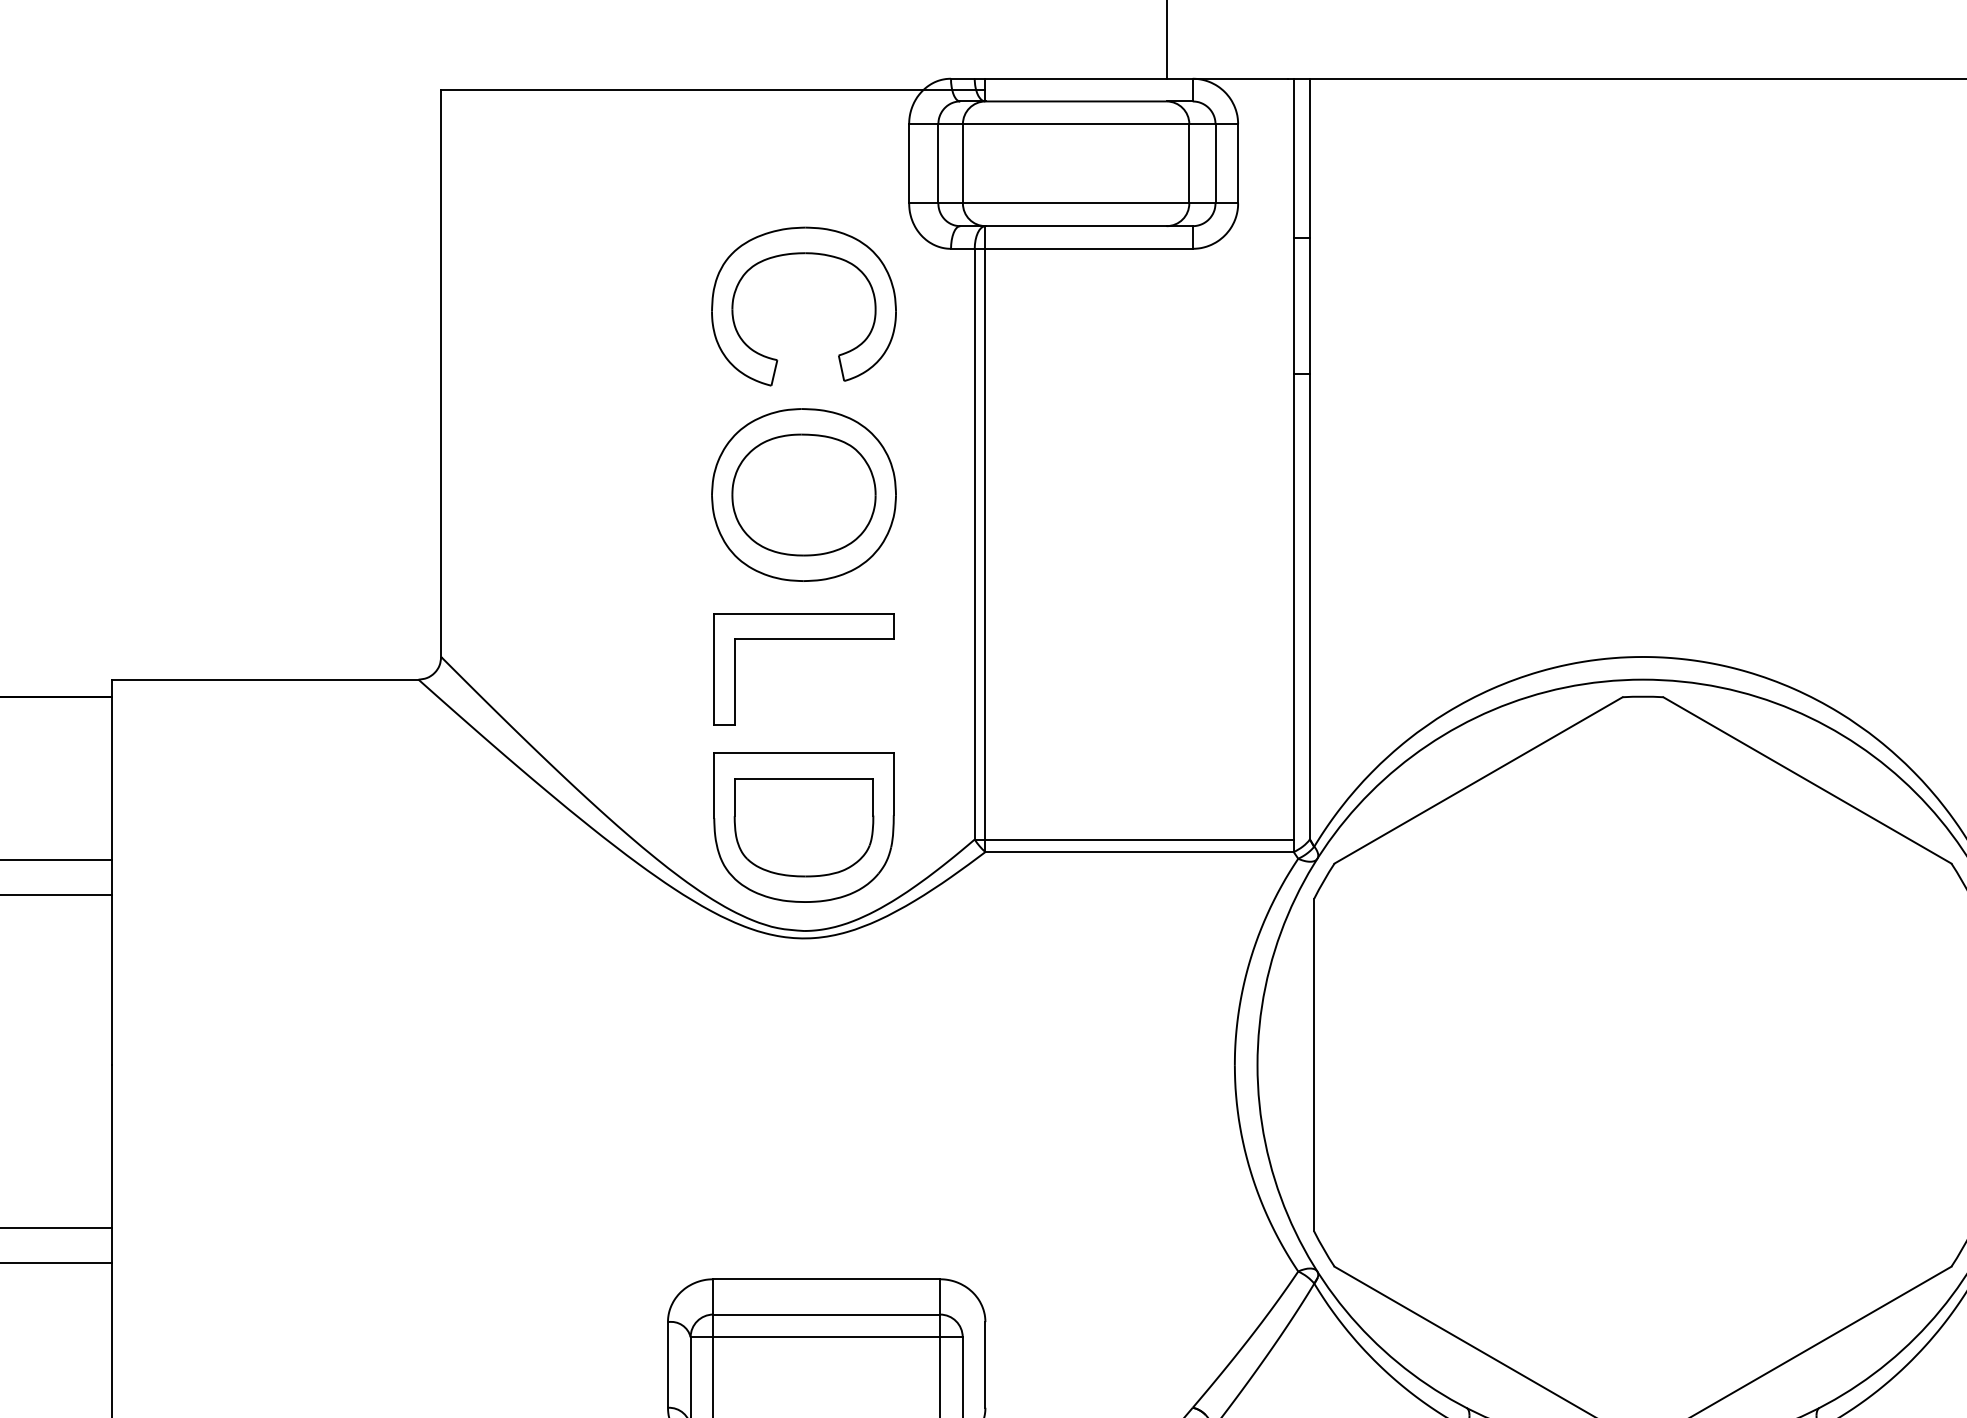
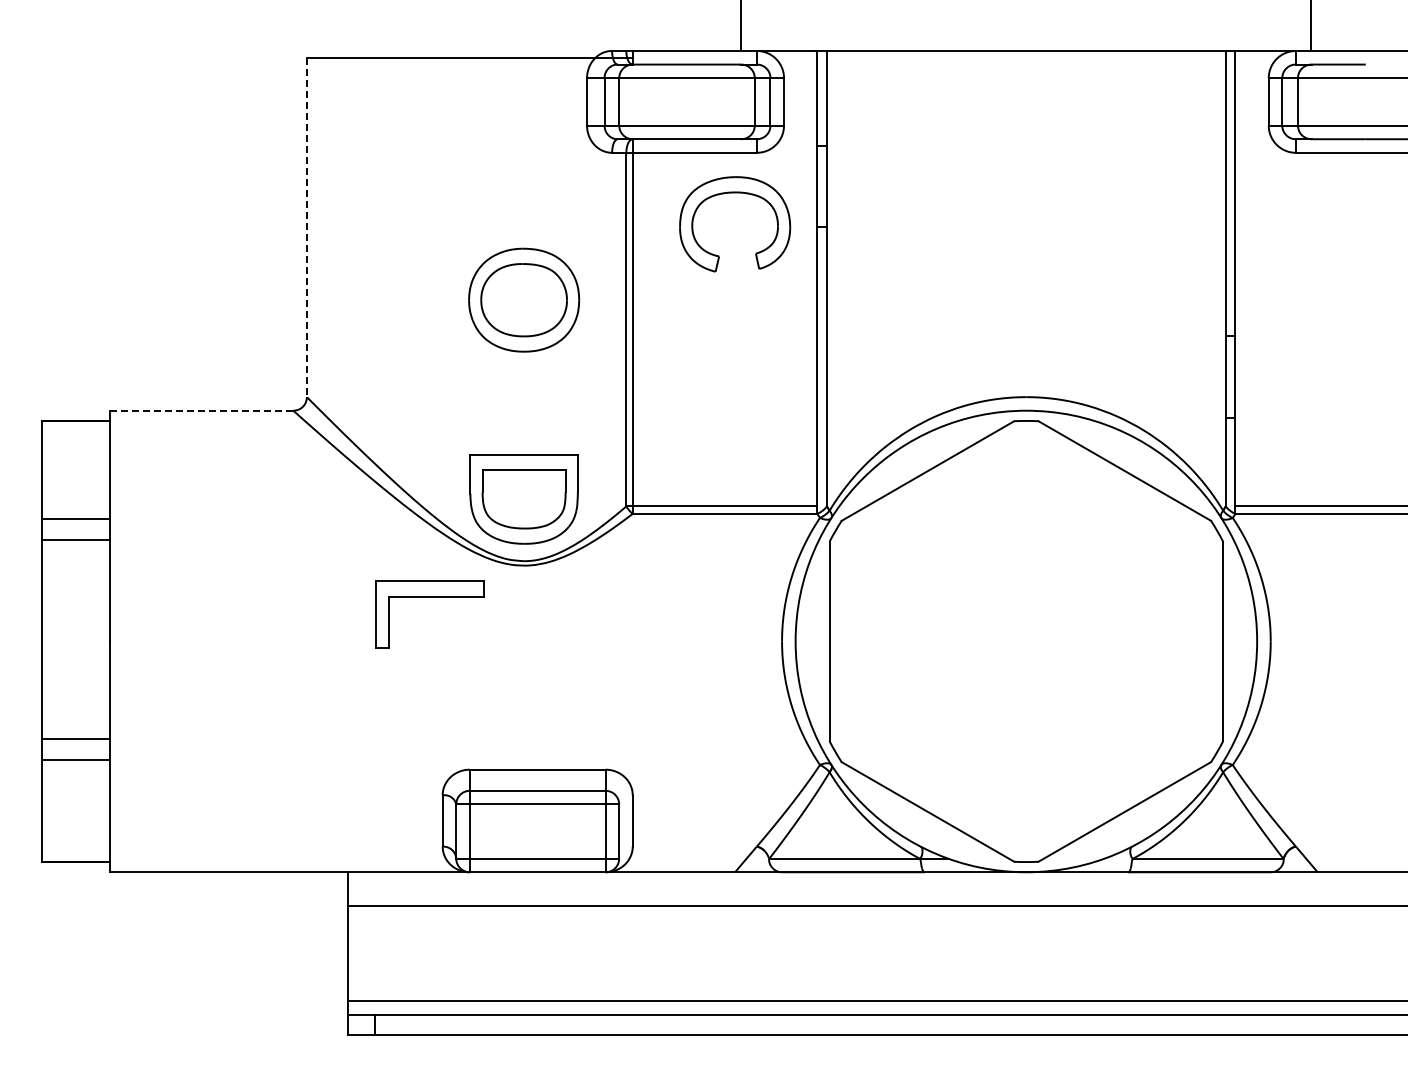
part: (804, 255) -> (735, 193), moved
line: (440, 373) -> (306, 227), solid -> dashed
part: (802, 640) -> (429, 597), moved
line: (265, 679) -> (201, 410), solid -> dashed

